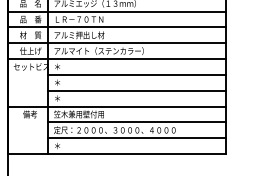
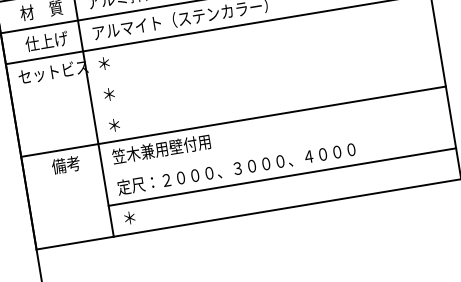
line: (137, 74) -> (262, 52), removed
line: (137, 90) -> (267, 83), removed
line: (137, 122) -> (278, 146), removed

